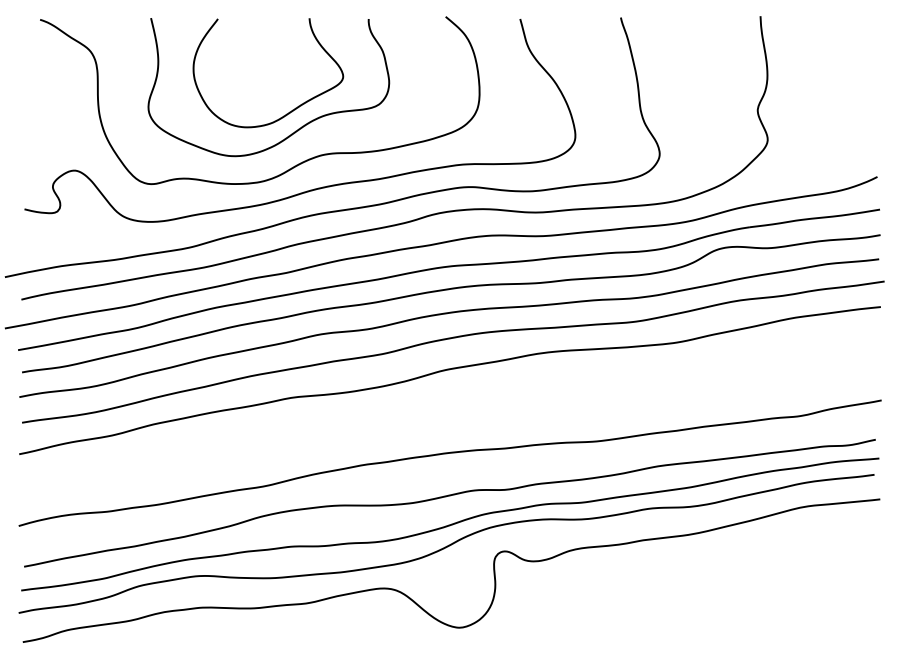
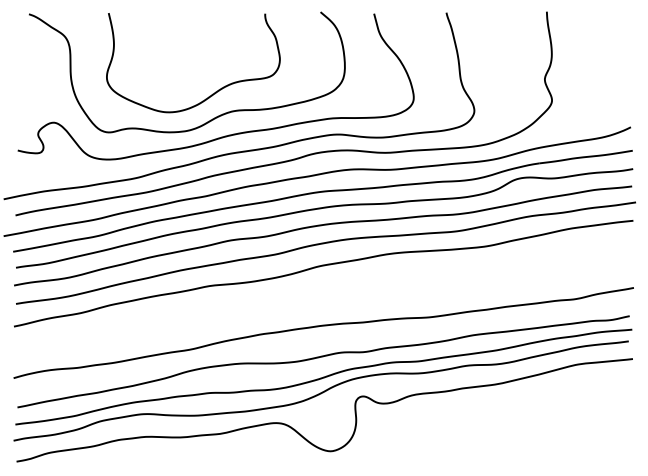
curve: (292, 109) -> (210, 78), removed

